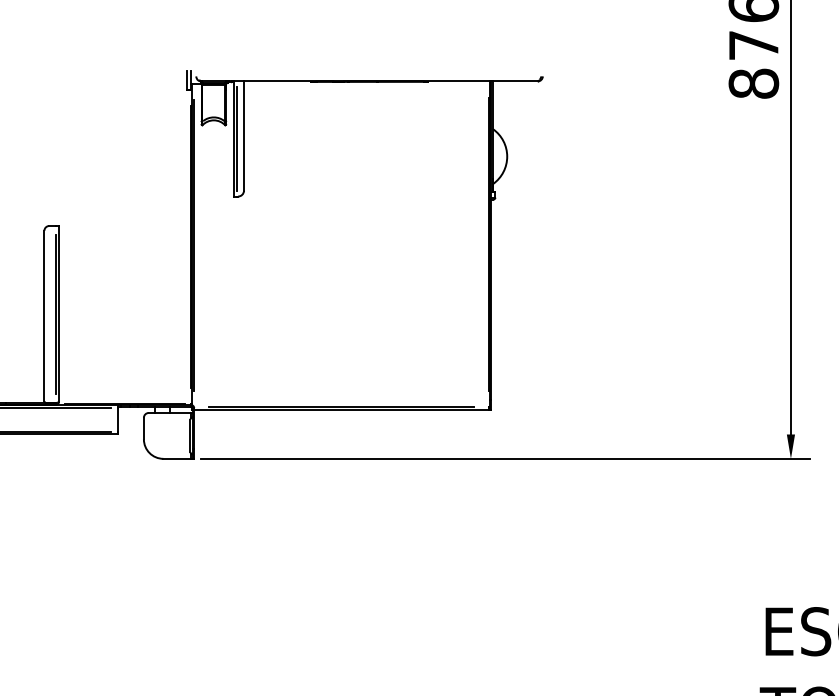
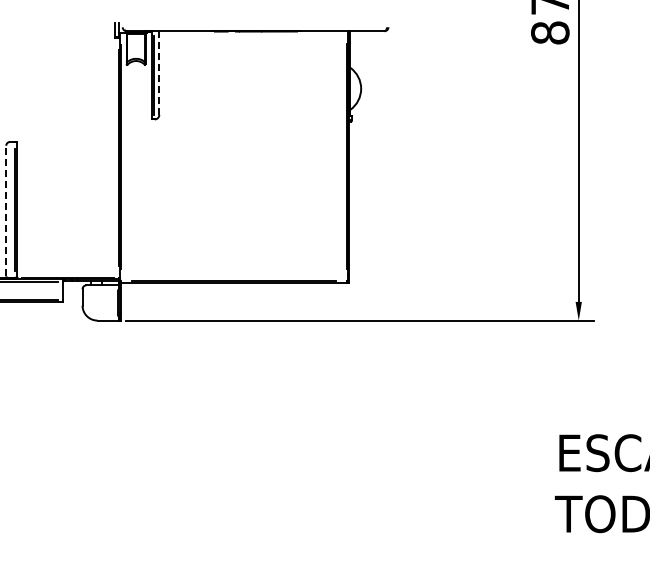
line: (244, 136) -> (159, 73), solid -> dashed
line: (44, 315) -> (6, 210), solid -> dashed

